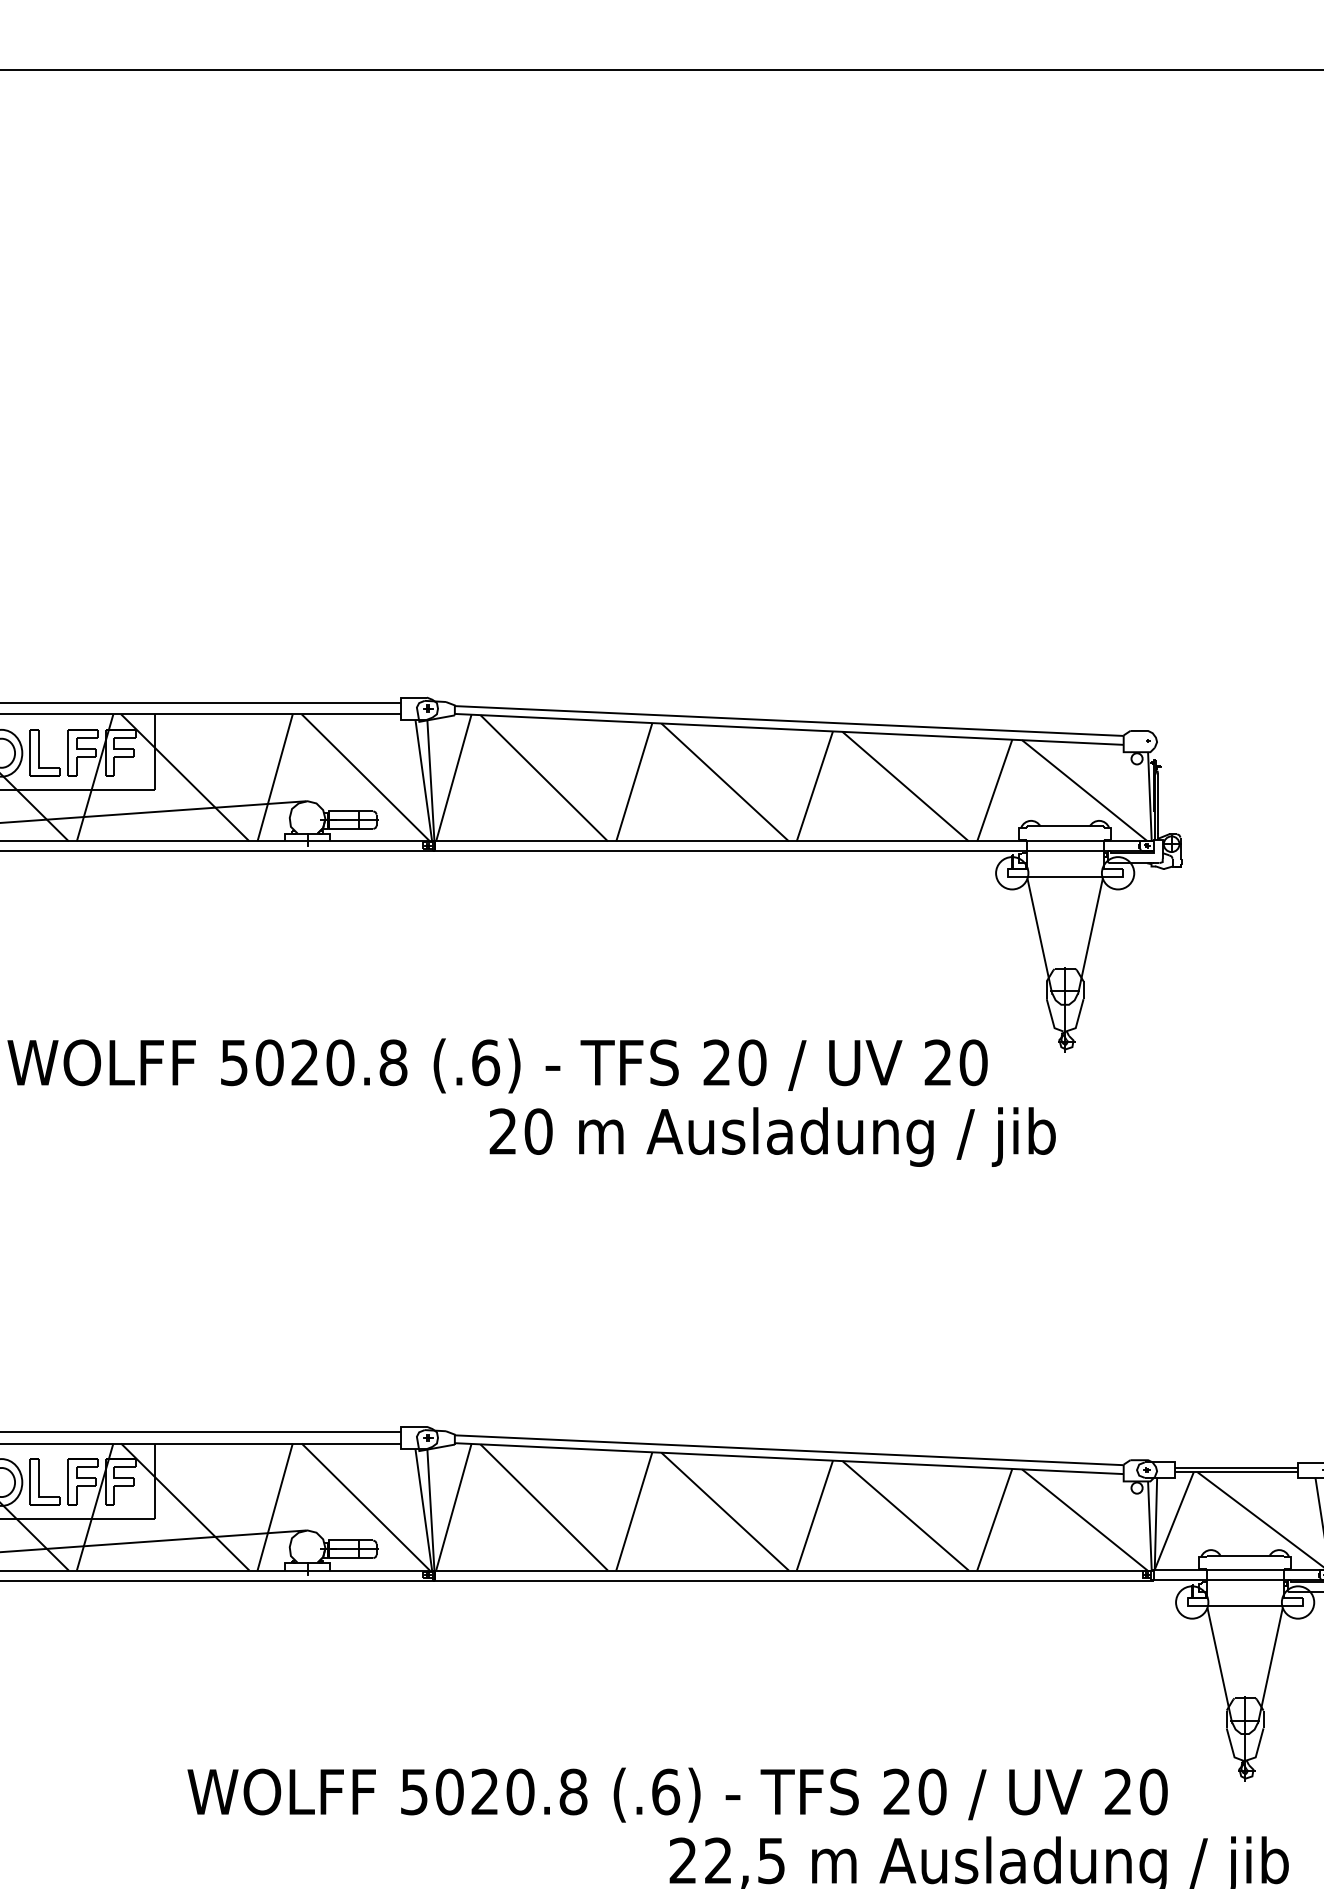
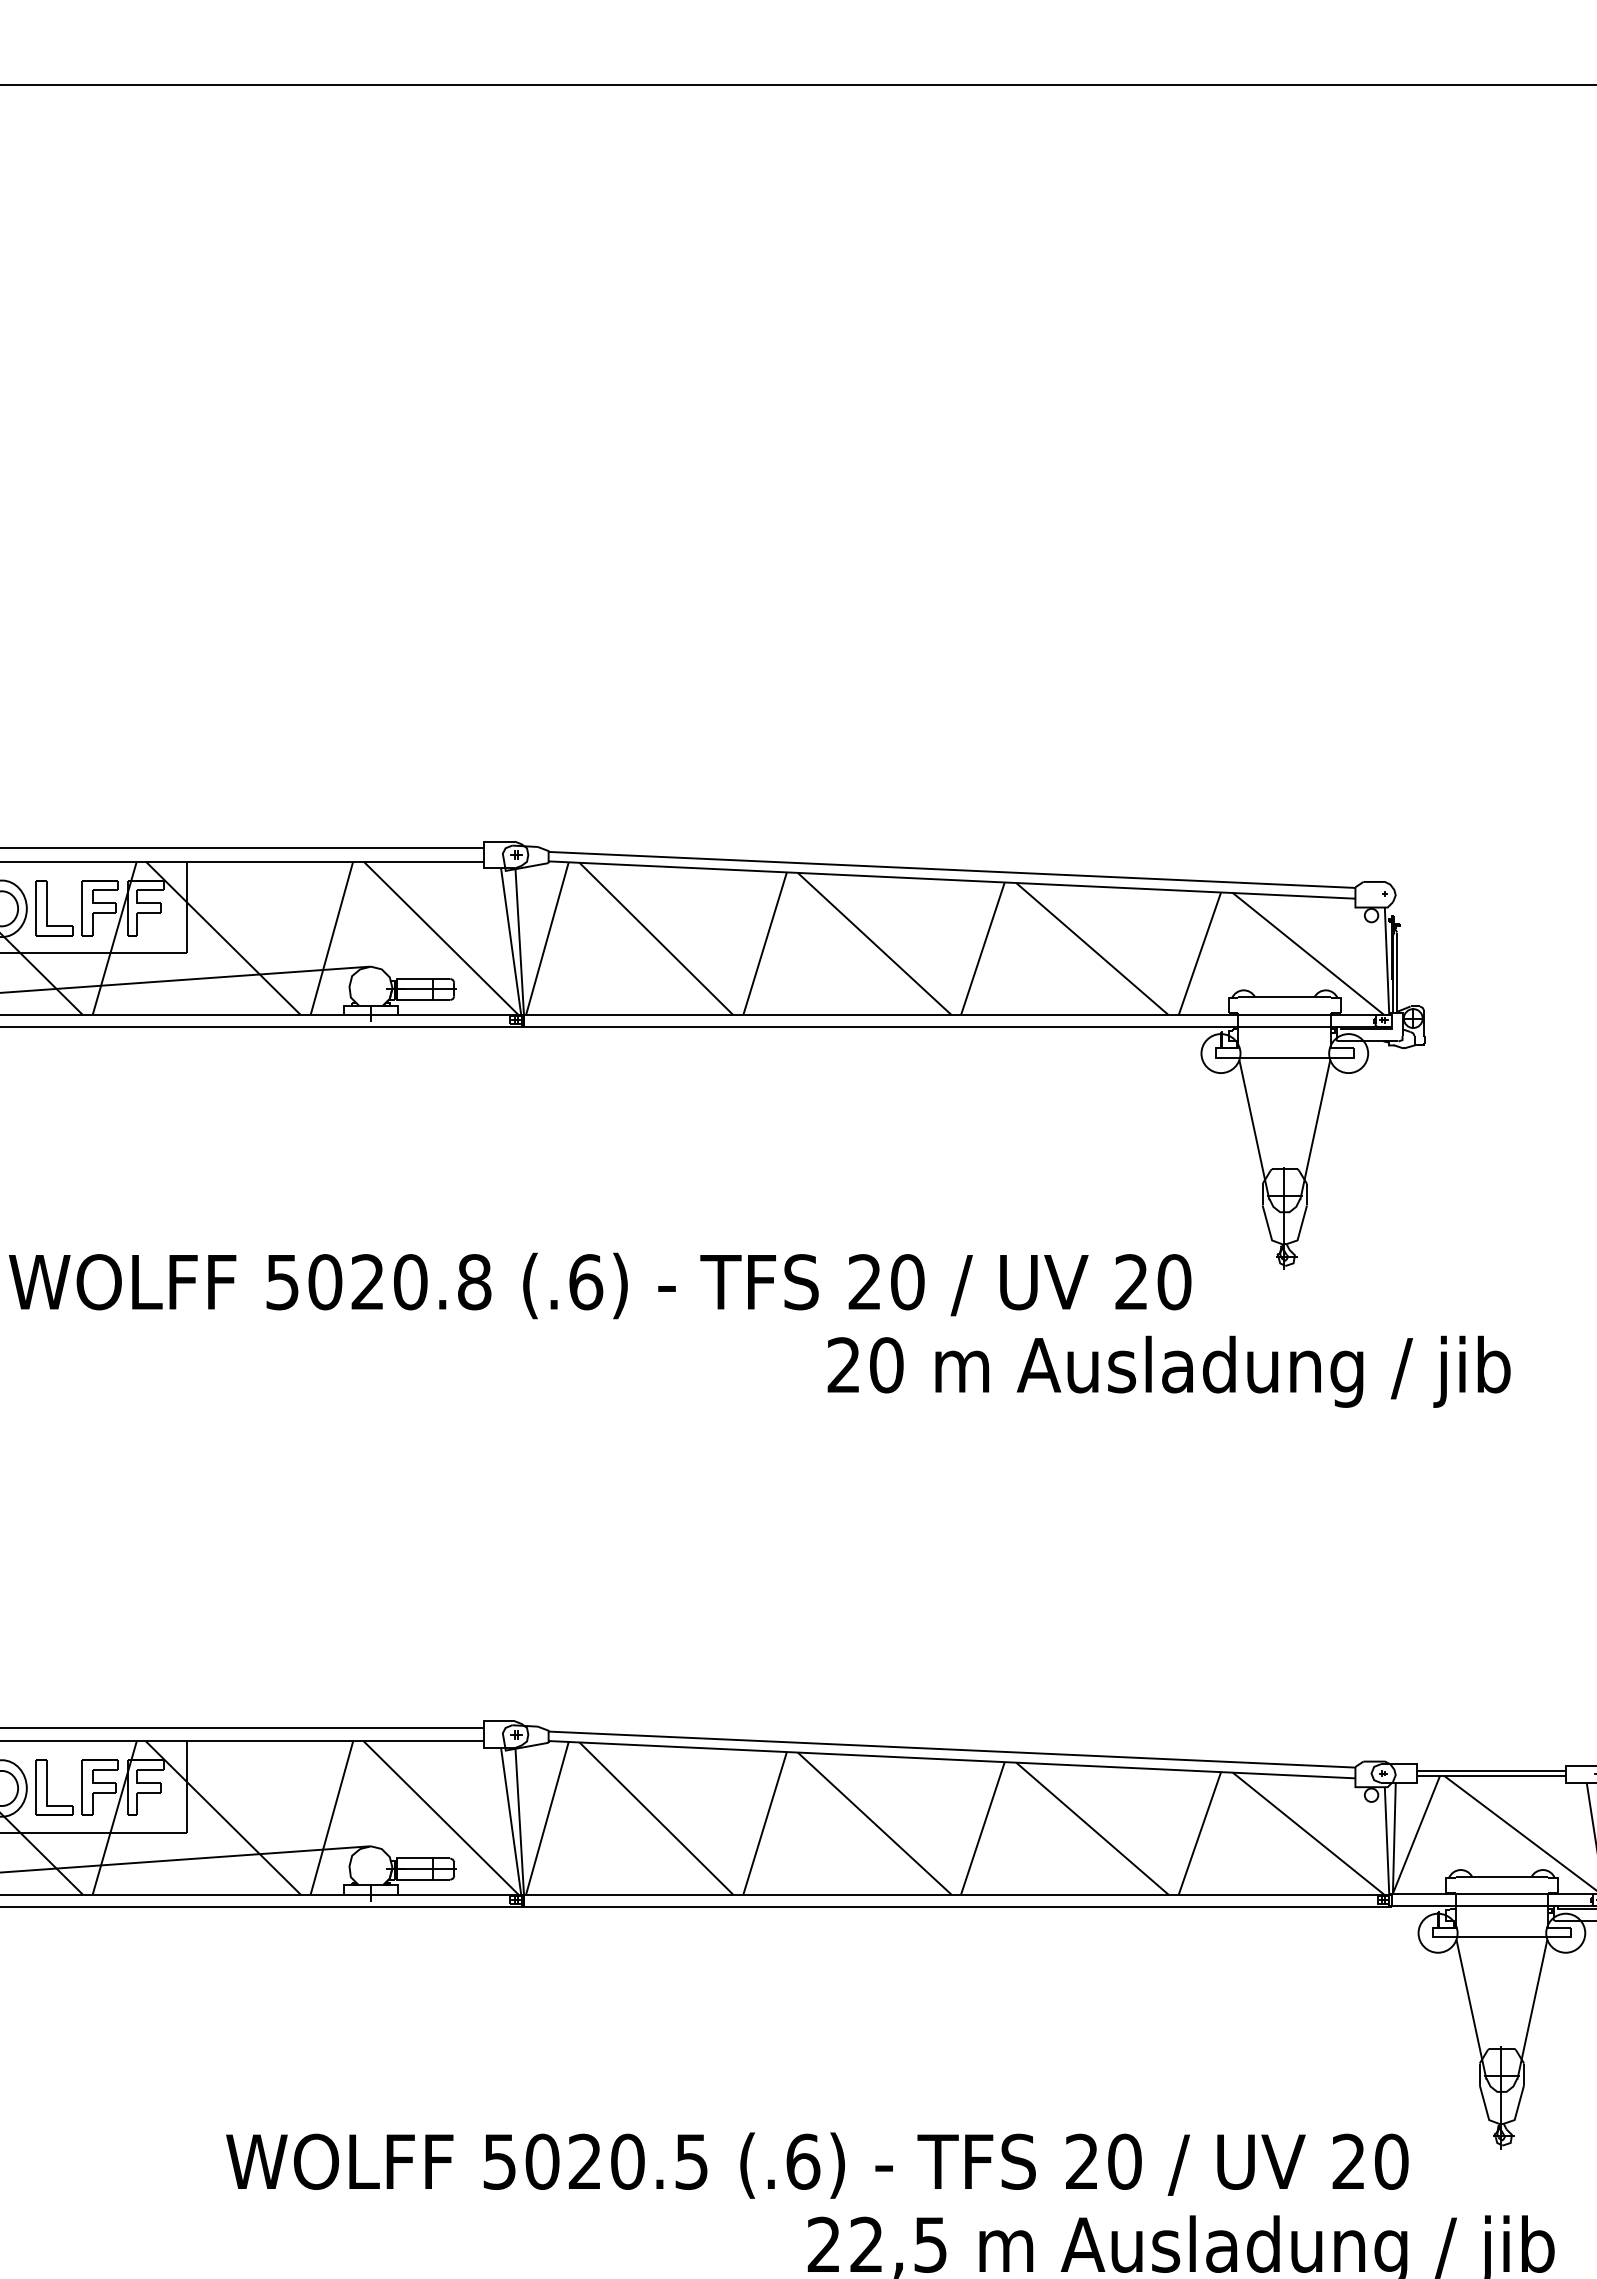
text: (772, 1136) -> (1168, 1371), moved
text: (573, 1791) -> (691, 2161), 5020.8 -> 5020.5

